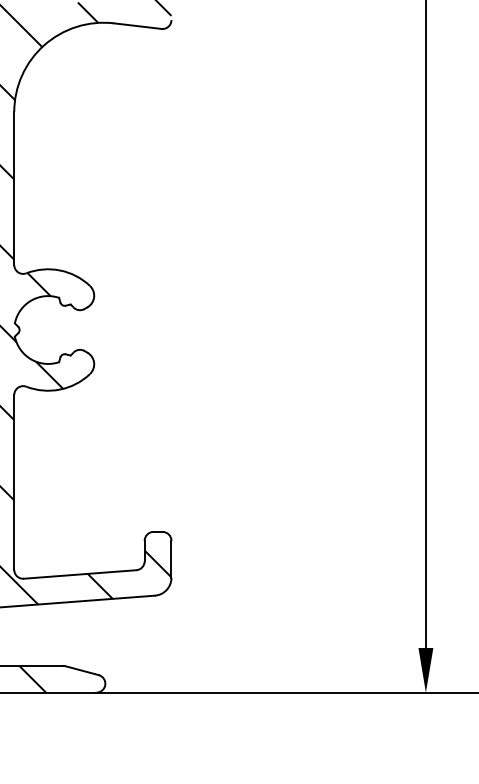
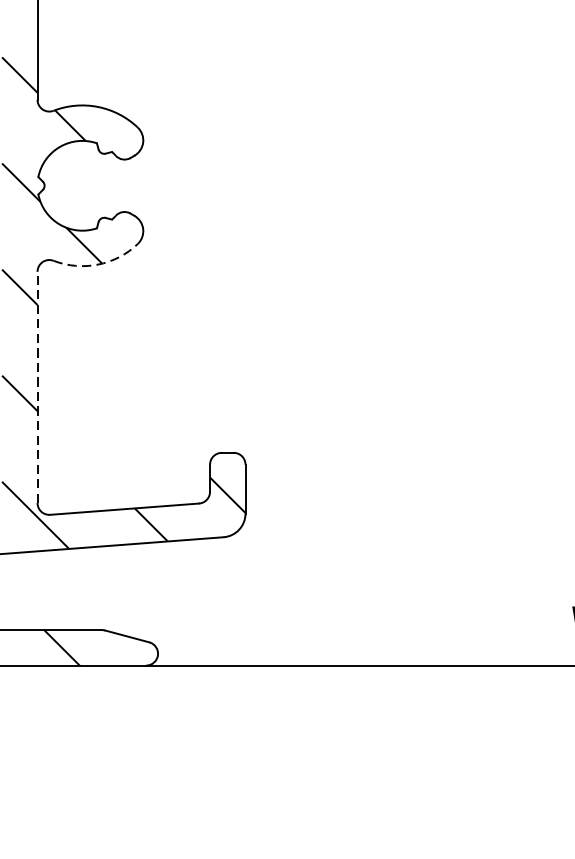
arc: (60, 389) -> (98, 264), solid -> dashed
line: (14, 481) -> (37, 386), solid -> dashed

